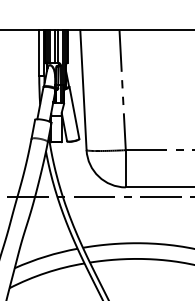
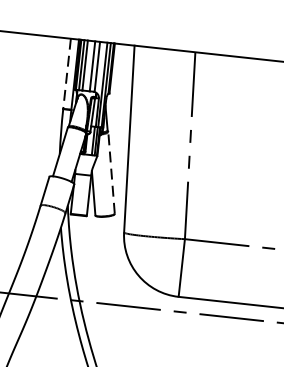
line: (39, 53) -> (67, 74), solid -> dashed
line: (74, 112) -> (111, 172), solid -> dashed

